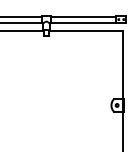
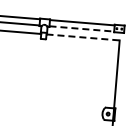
line: (84, 22) -> (82, 28), solid -> dashed
line: (85, 31) -> (82, 37), solid -> dashed

